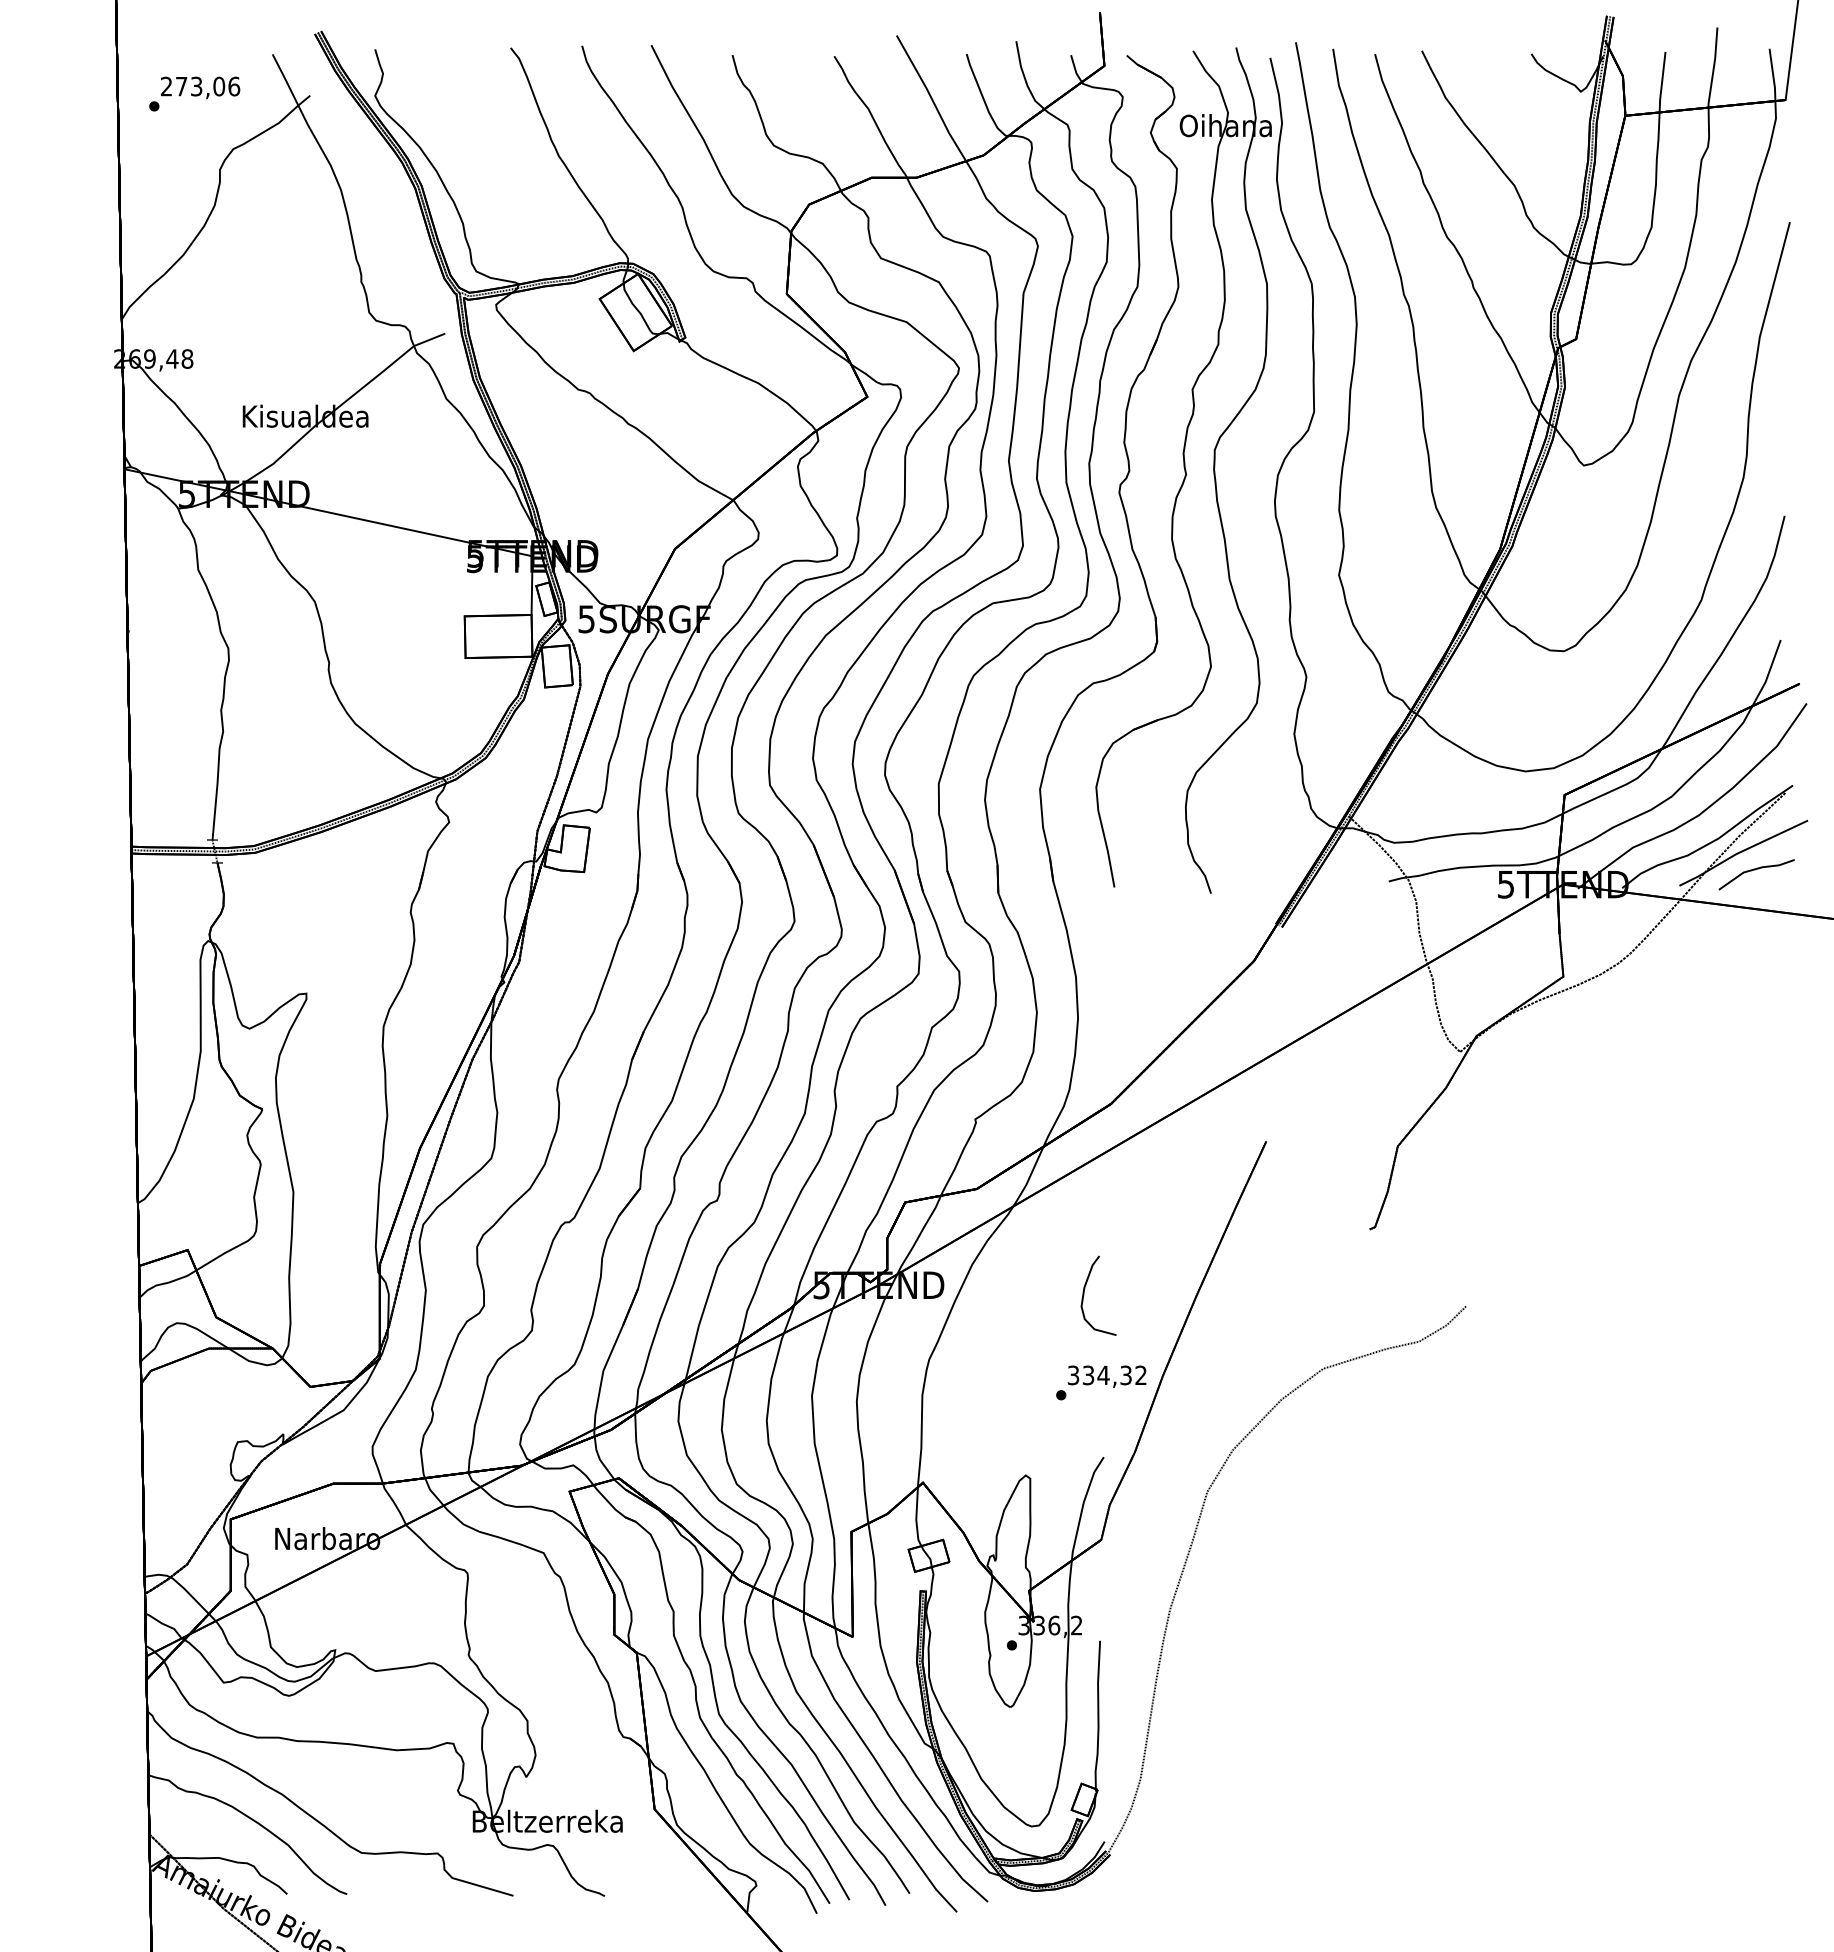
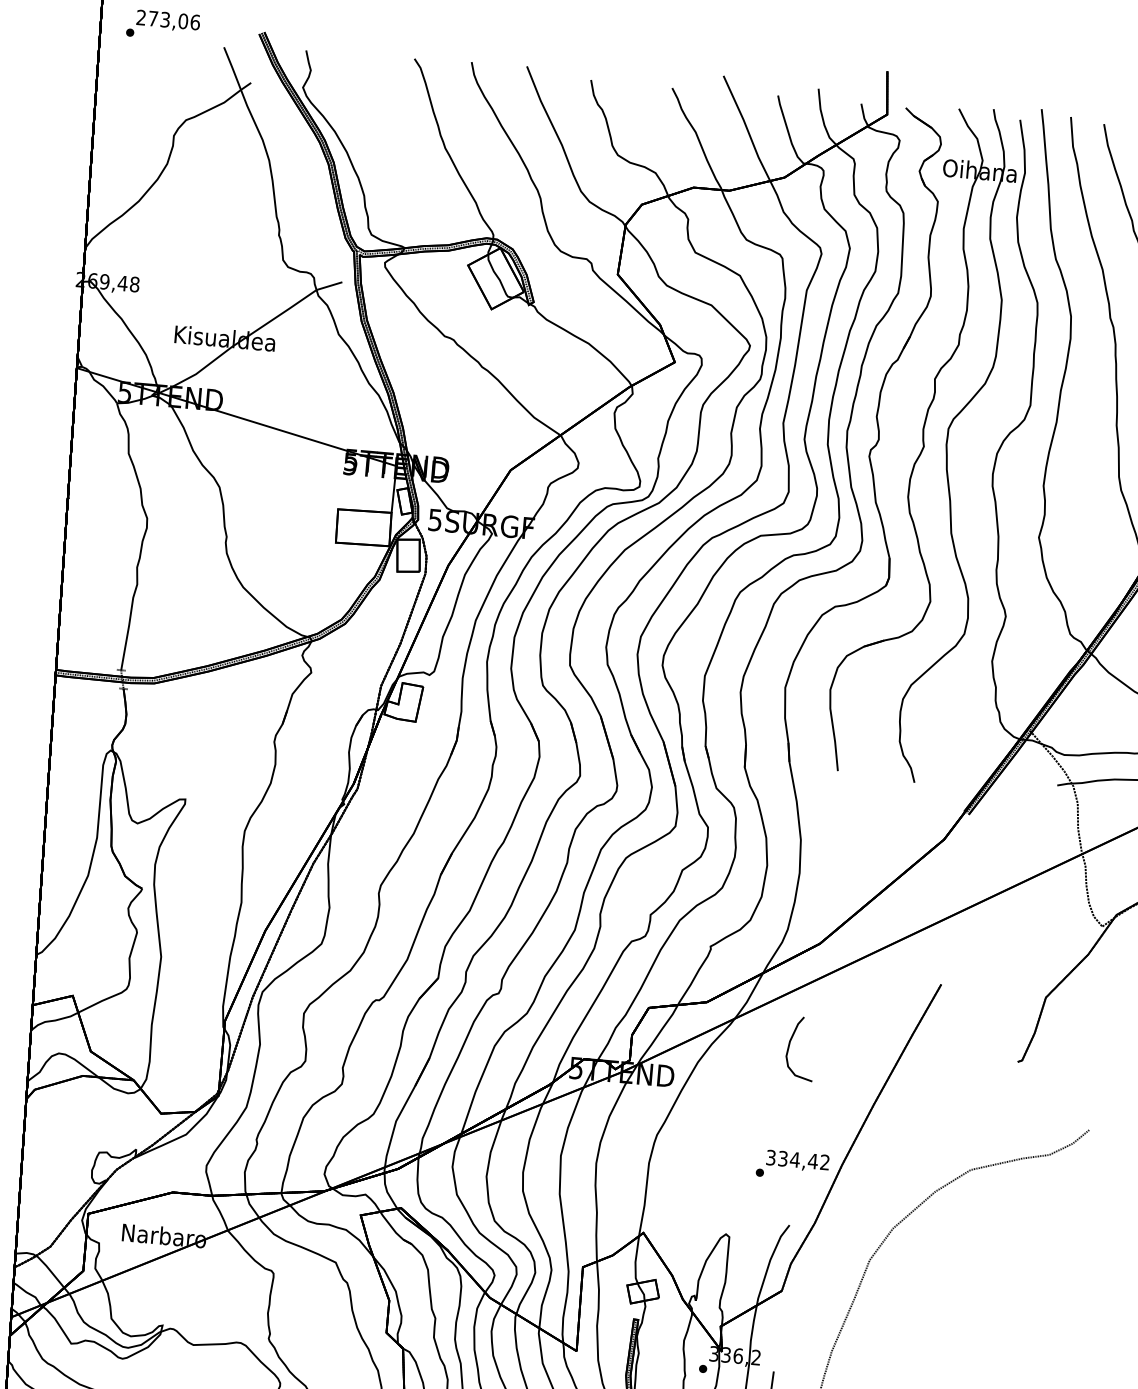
text: (194, 93) -> (163, 25), moved
curve: (1084, 1295) -> (789, 1047), moved
text: (1125, 1375) -> (812, 1161), 334,32 -> 334,42

